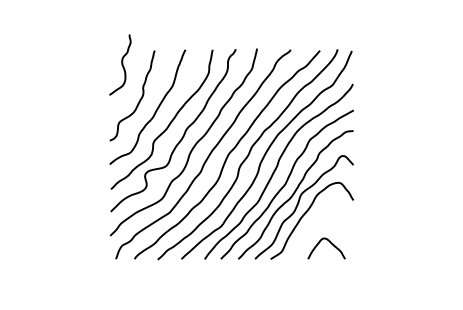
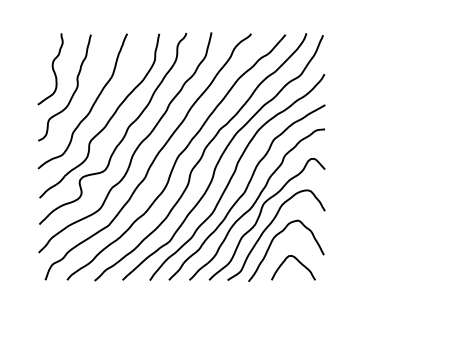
curve: (121, 64) -> (51, 68), moved
curve: (308, 228) -> (272, 244), added

